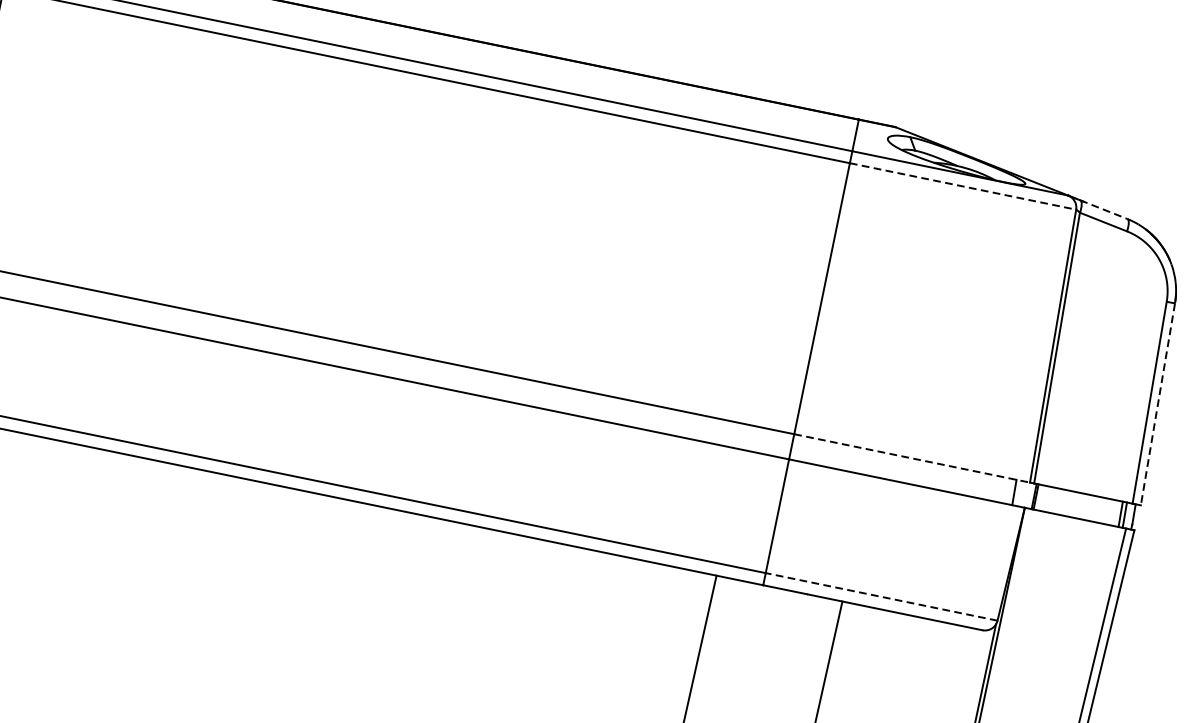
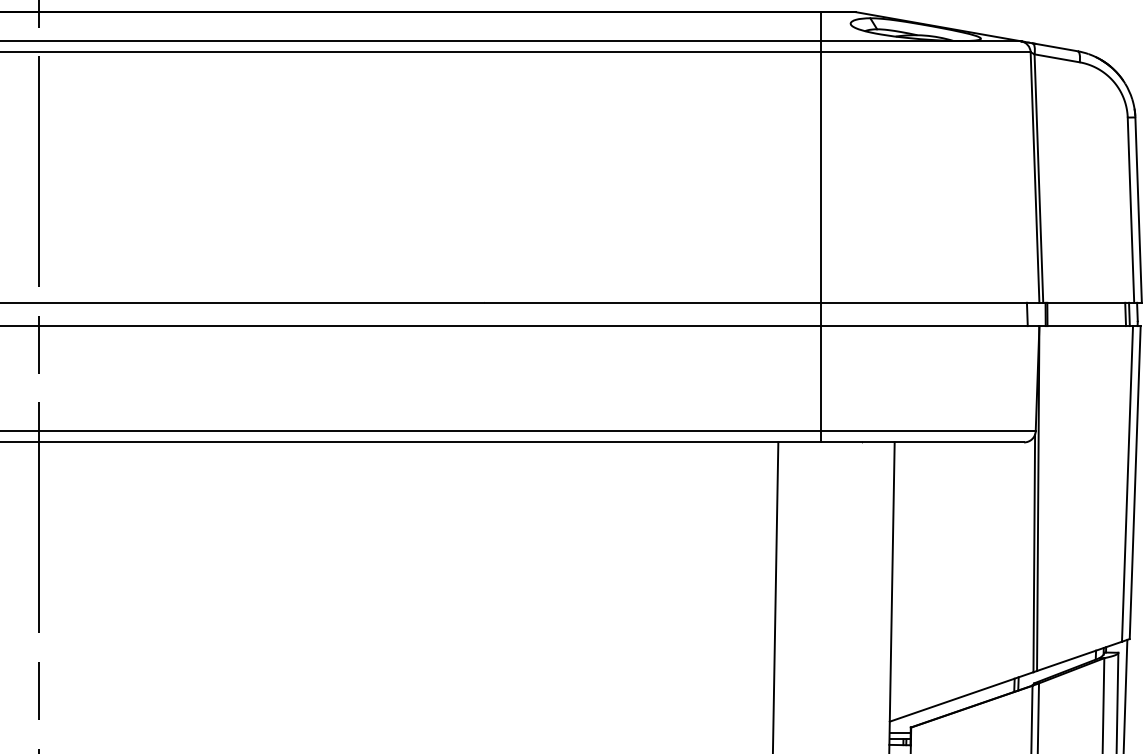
line: (963, 186) -> (926, 52), dashed -> solid
line: (1104, 209) -> (1055, 47), dashed -> solid
line: (1157, 404) -> (1138, 210), dashed -> solid
line: (912, 458) -> (930, 302), dashed -> solid
line: (881, 597) -> (928, 431), dashed -> solid

